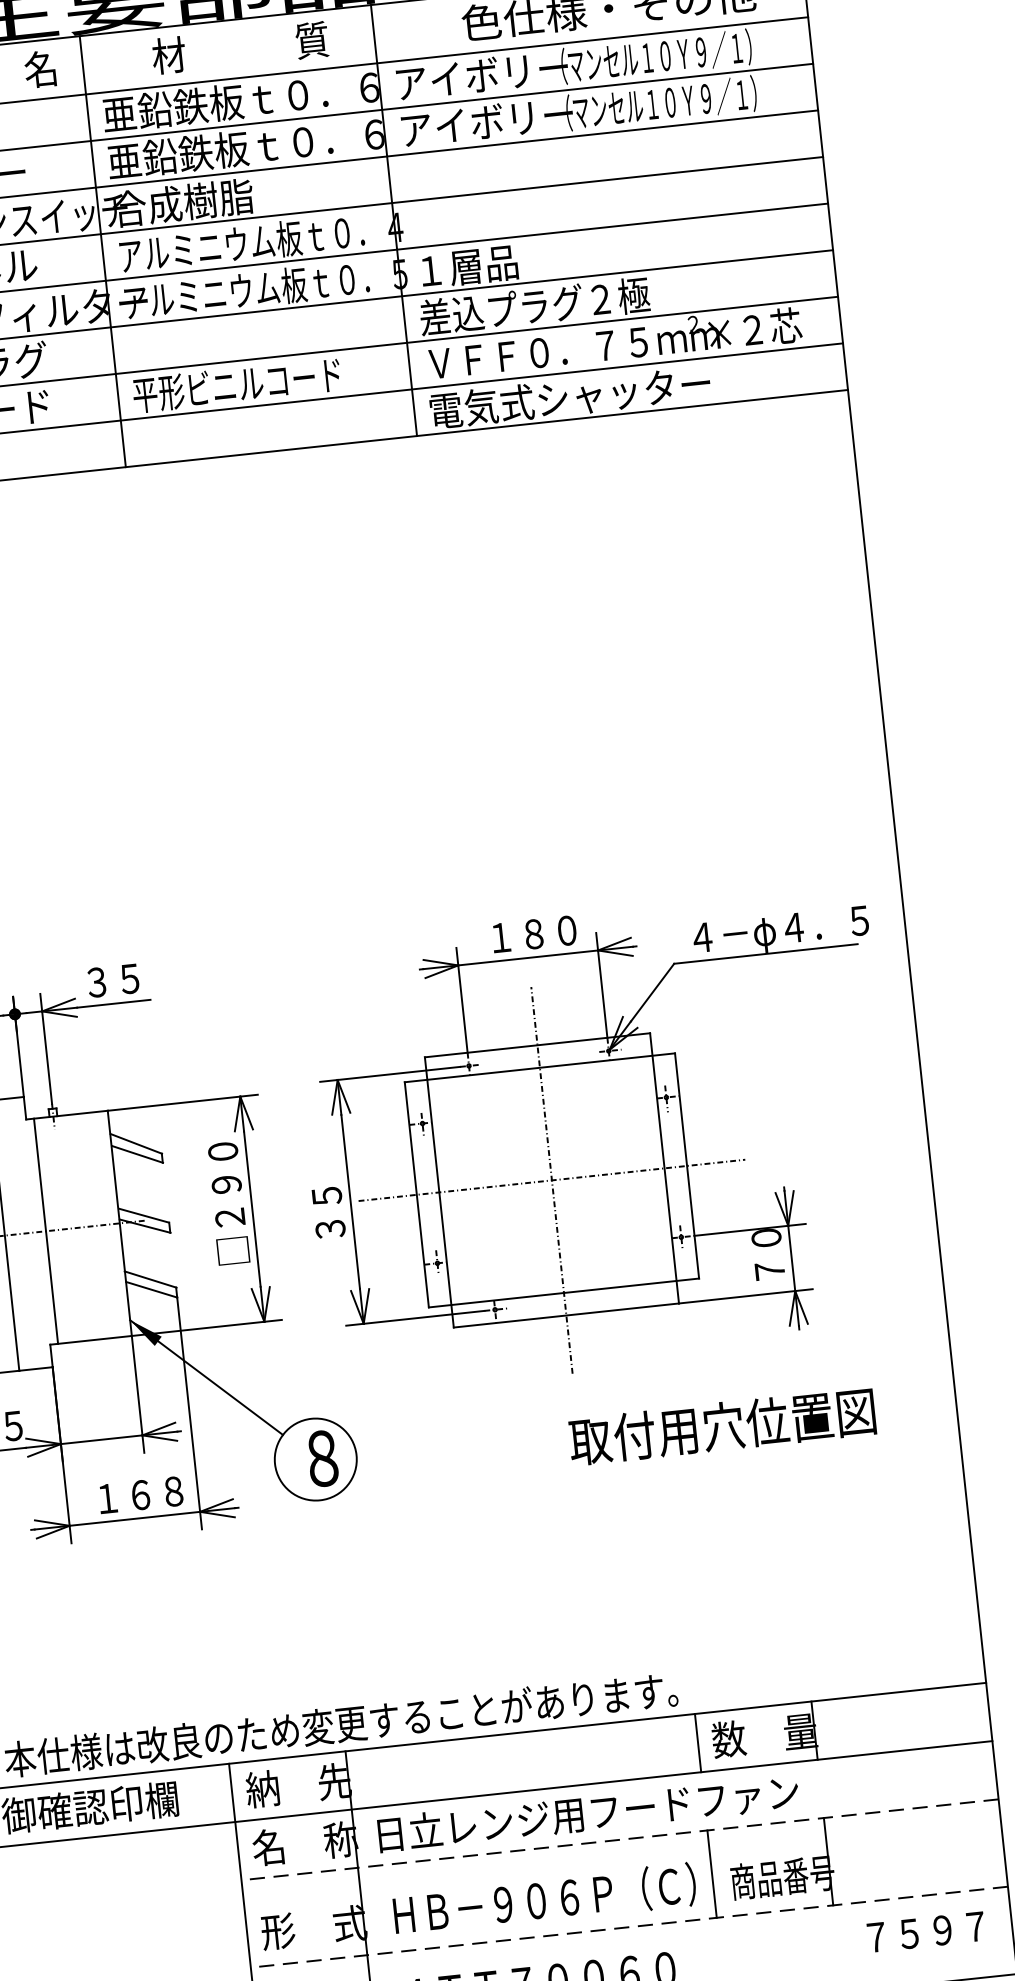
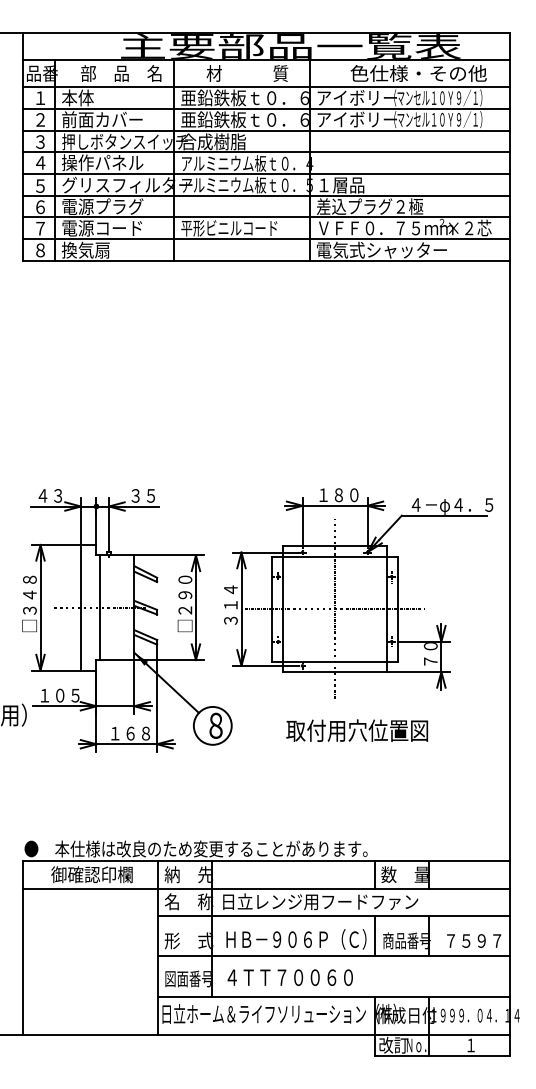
text: (324, 1179) -> (230, 597), ３５ -> ３１４
text: (720, 1426) -> (356, 730), moved
line: (619, 1839) -> (333, 915), dashed -> solid
line: (628, 1927) -> (333, 956), dashed -> solid
text: (926, 1930) -> (474, 940), moved

